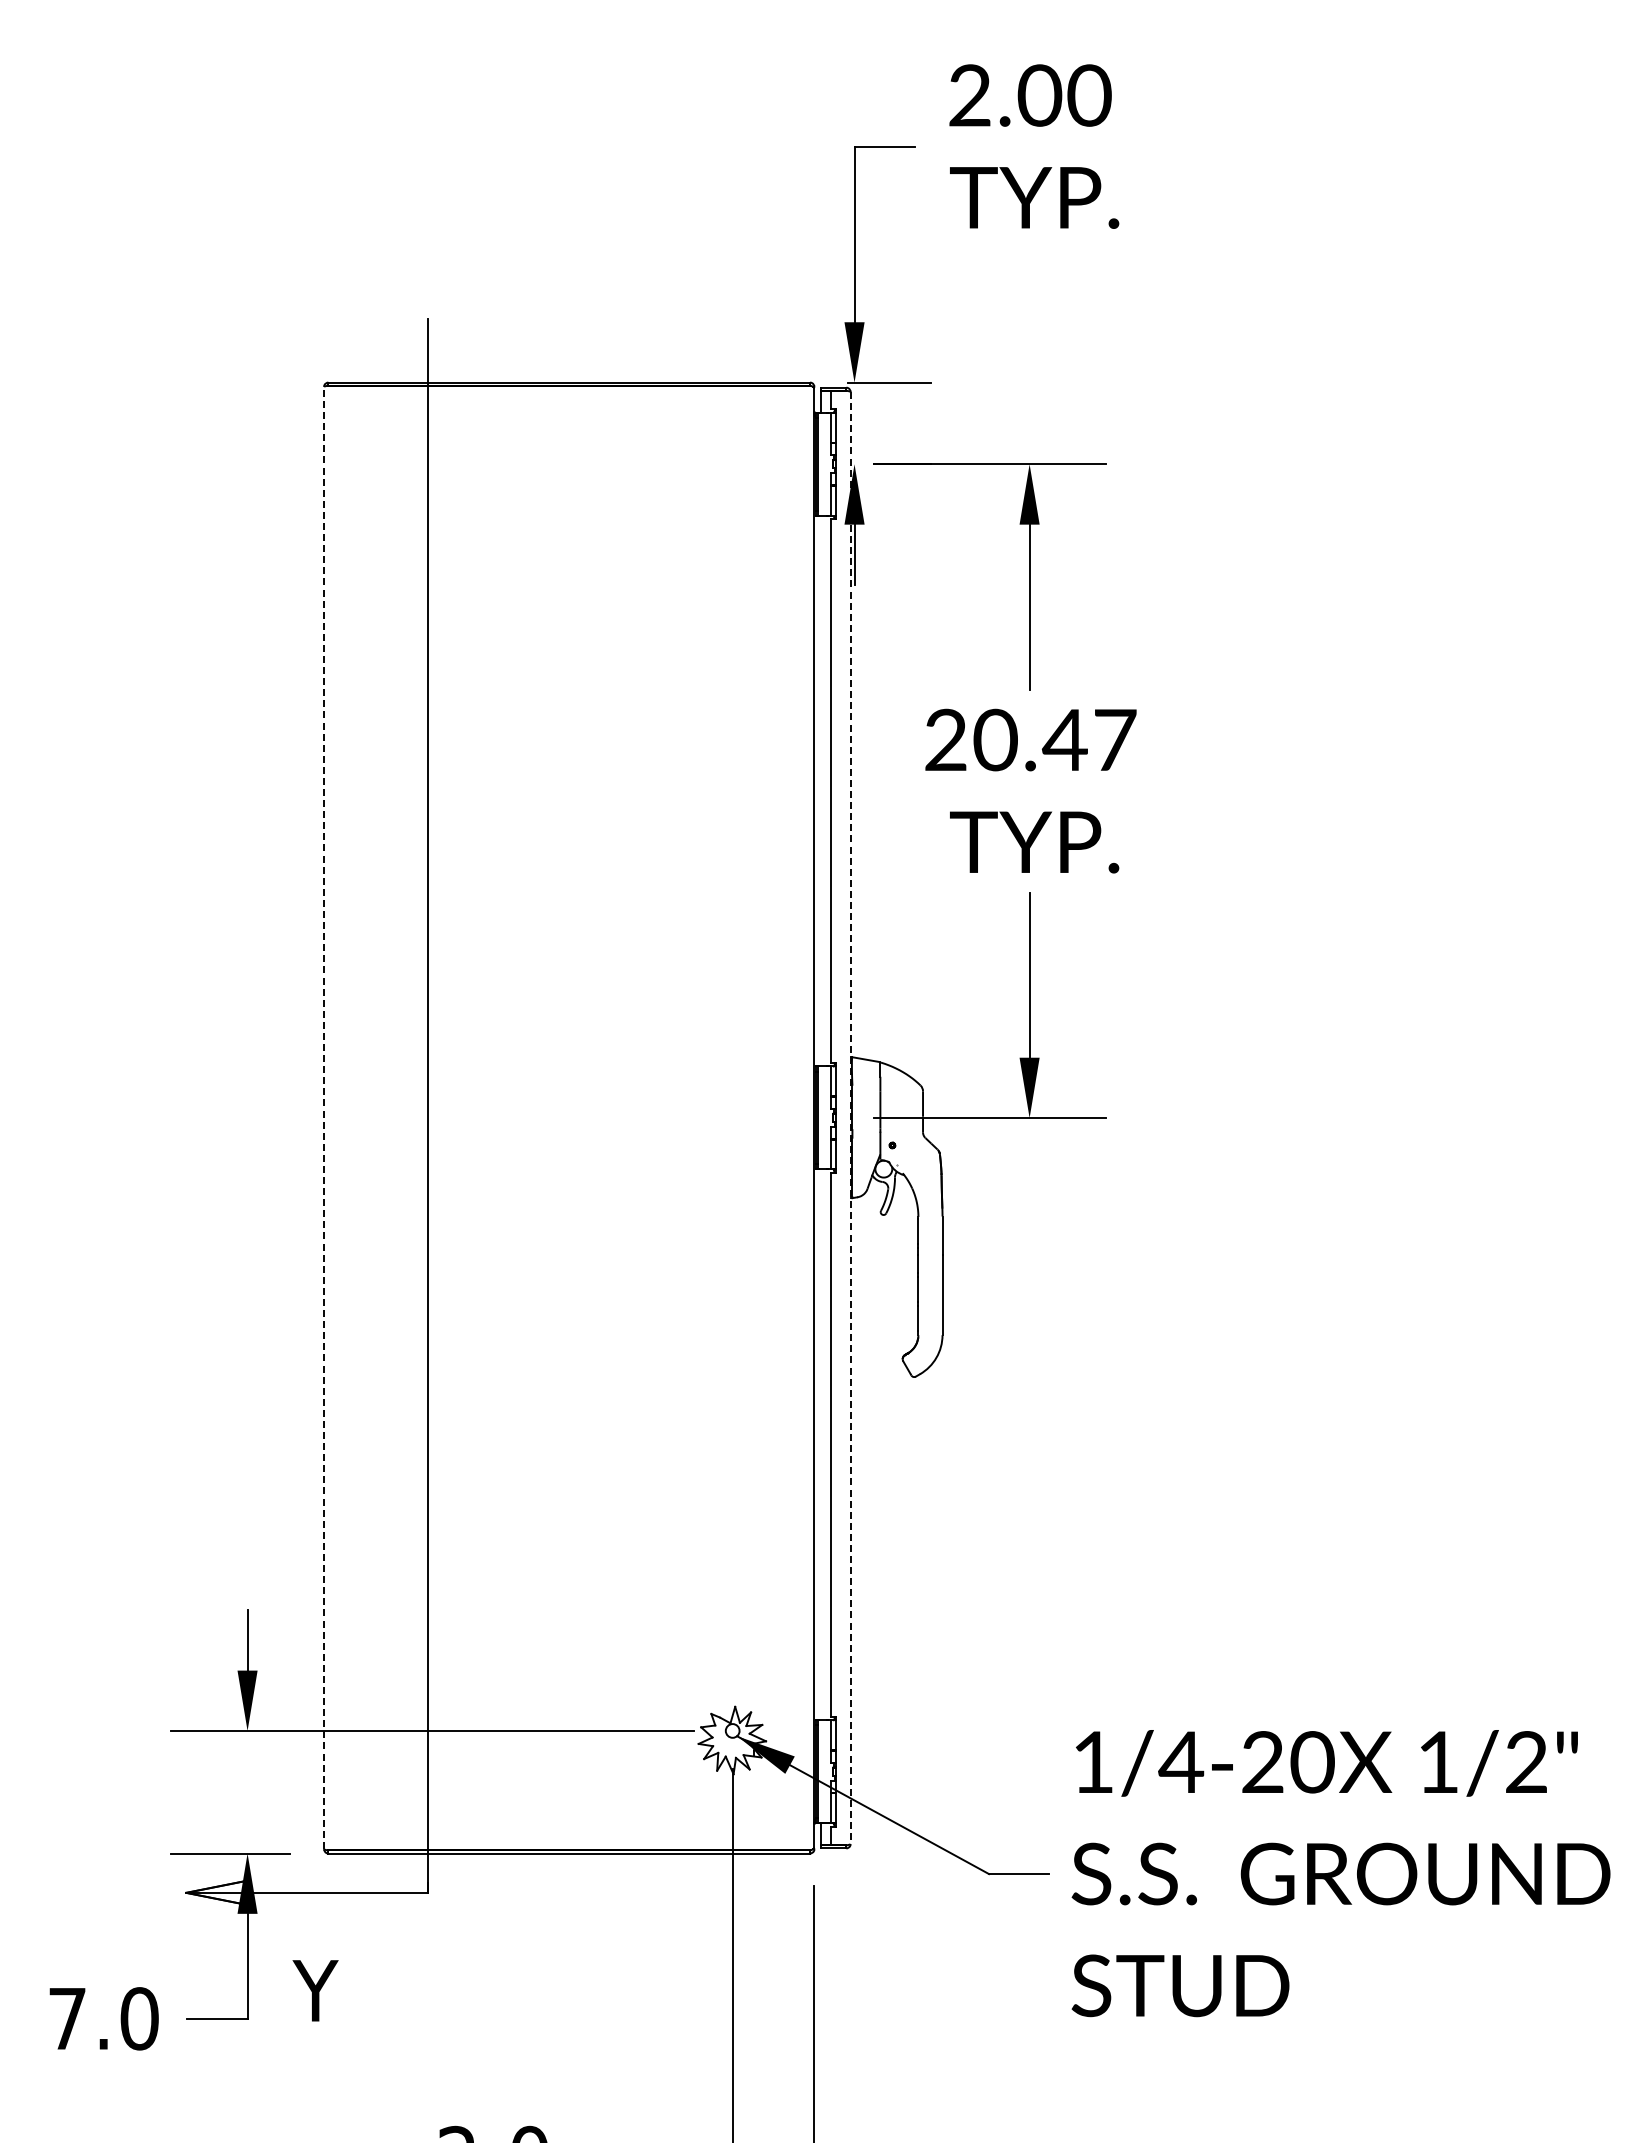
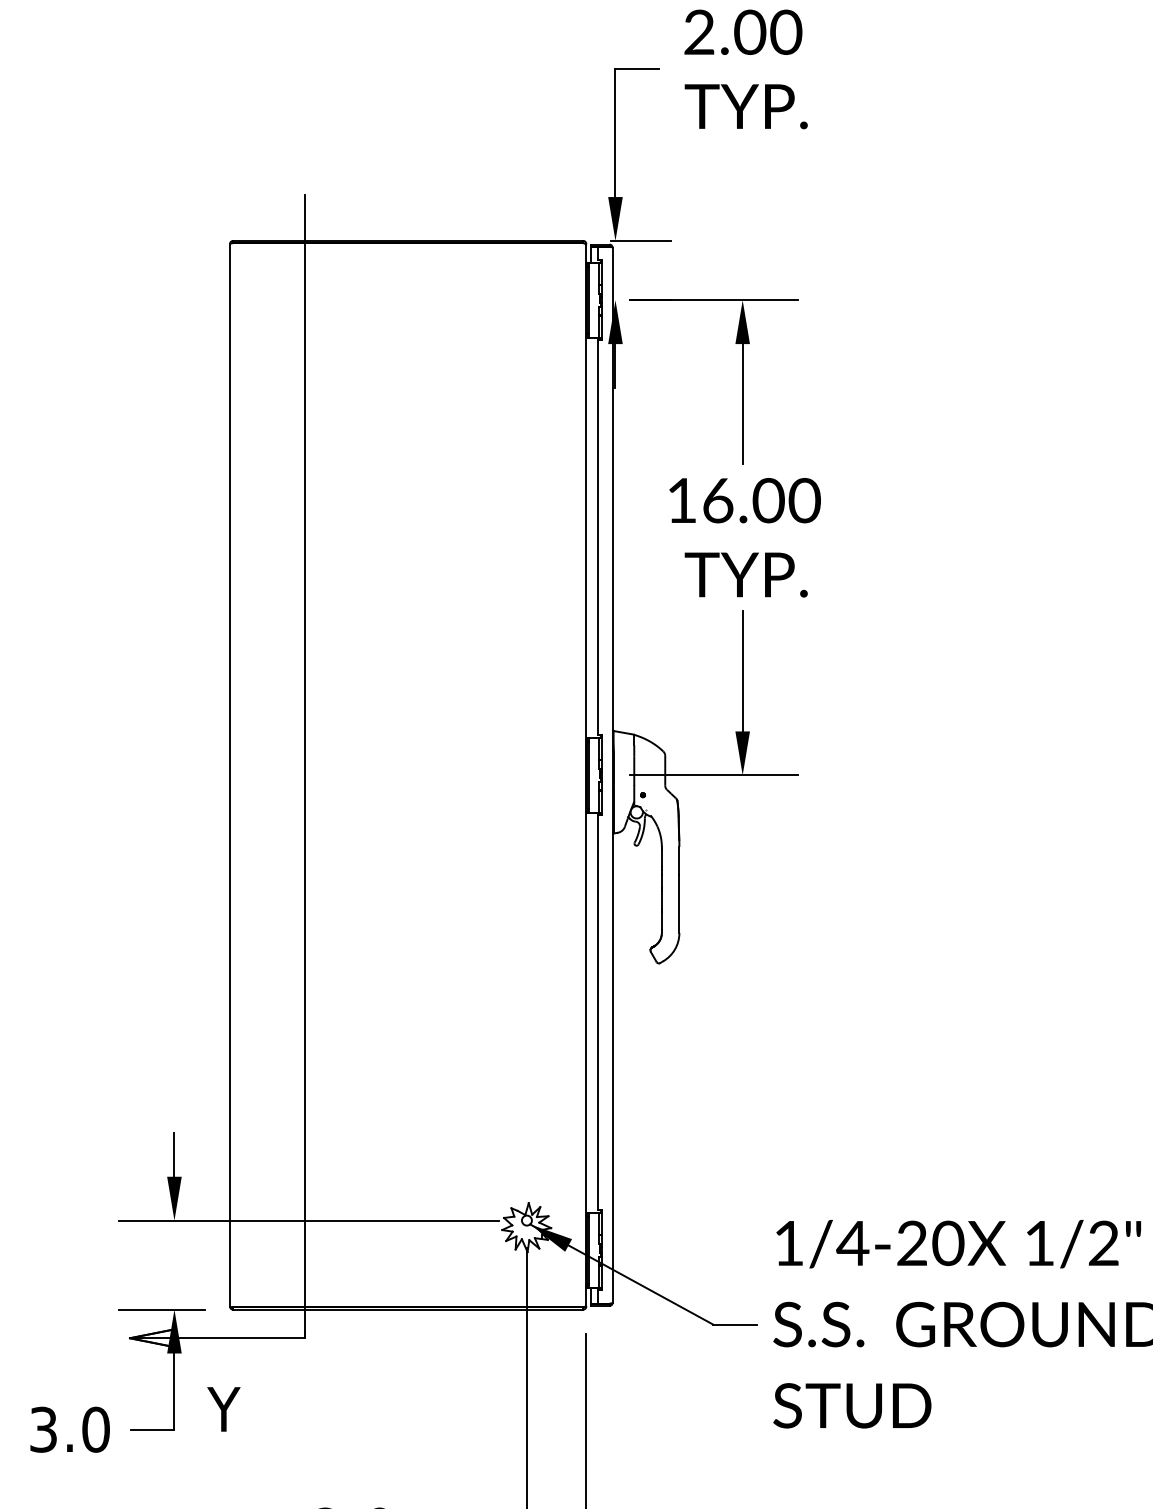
text: (1031, 739) -> (744, 500), 20.47 -> 16.00
line: (324, 1117) -> (230, 774), dashed -> solid
line: (850, 1118) -> (612, 775), dashed -> solid
text: (67, 2018) -> (43, 1429), 7.0 -> 3.0

